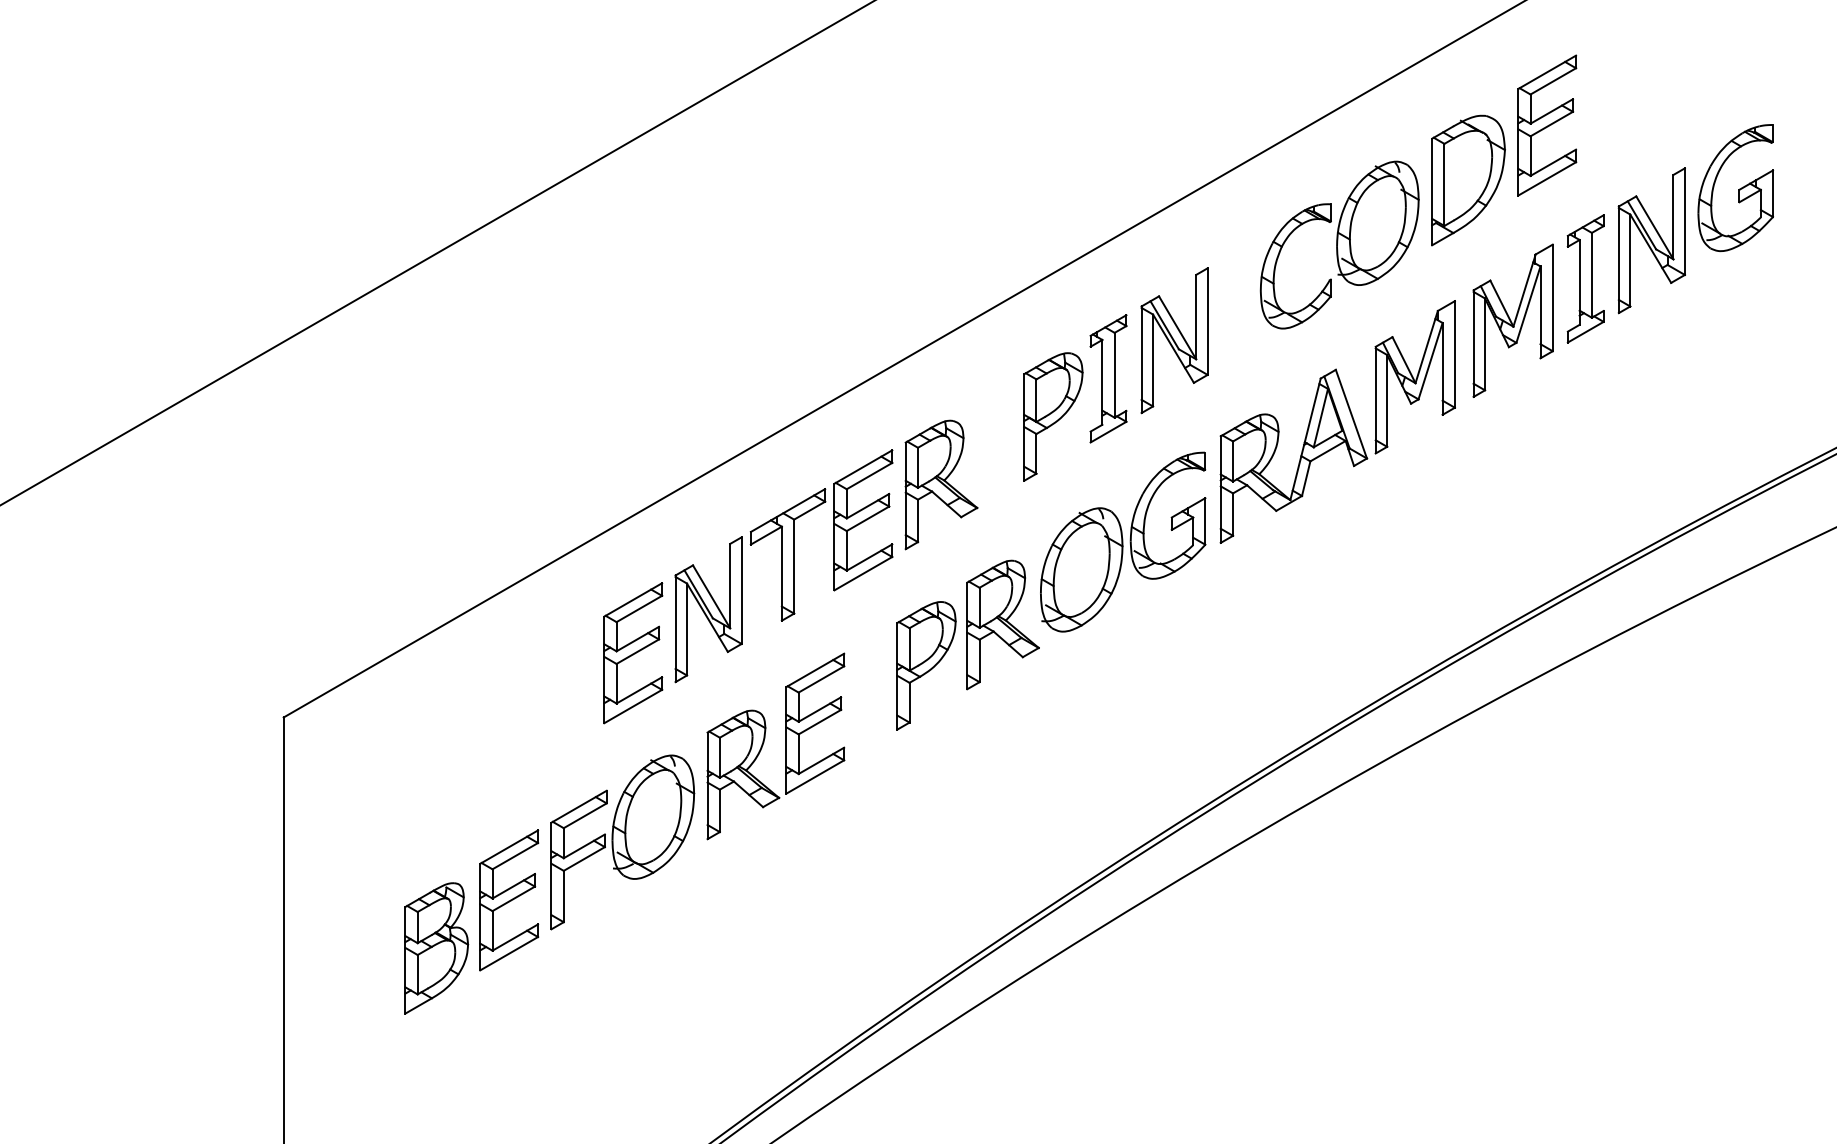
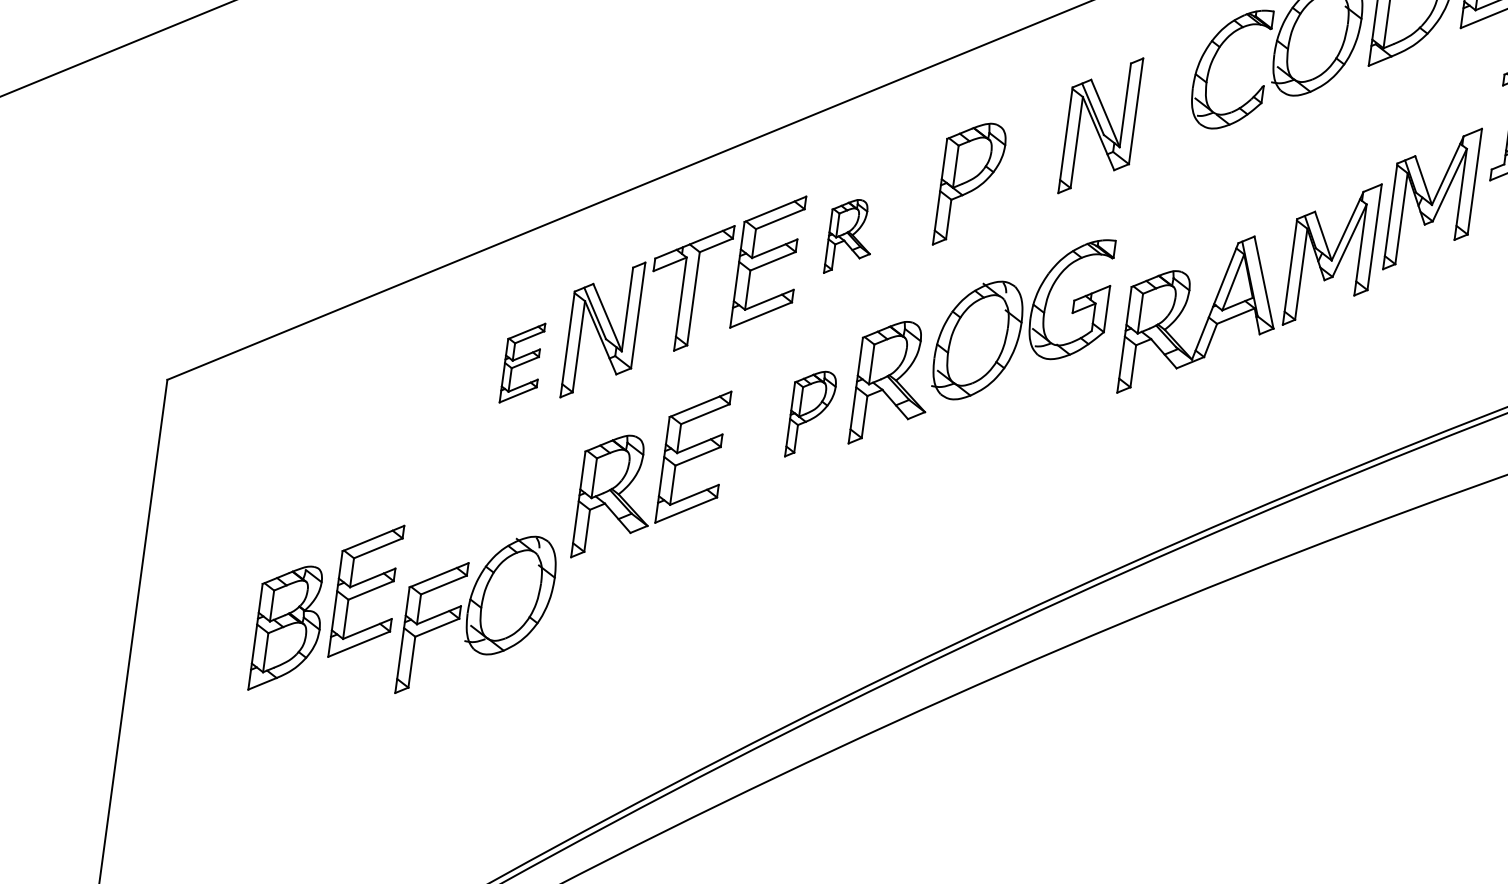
part: (1512, 320) -> (1431, 198), moved
part: (1108, 378) -> (1030, 154), removed
part: (1337, 421) -> (1249, 288), moved
part: (941, 484) -> (850, 237), size x0.6
part: (633, 653) -> (522, 363), size x0.6
part: (926, 665) -> (811, 414), size x0.7
part: (622, 842) -> (477, 616), moved

